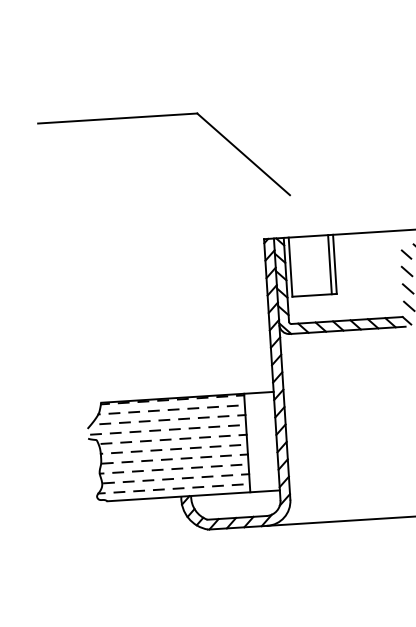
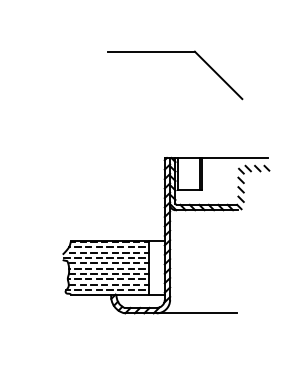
part: (161, 117) -> (175, 52), moved

